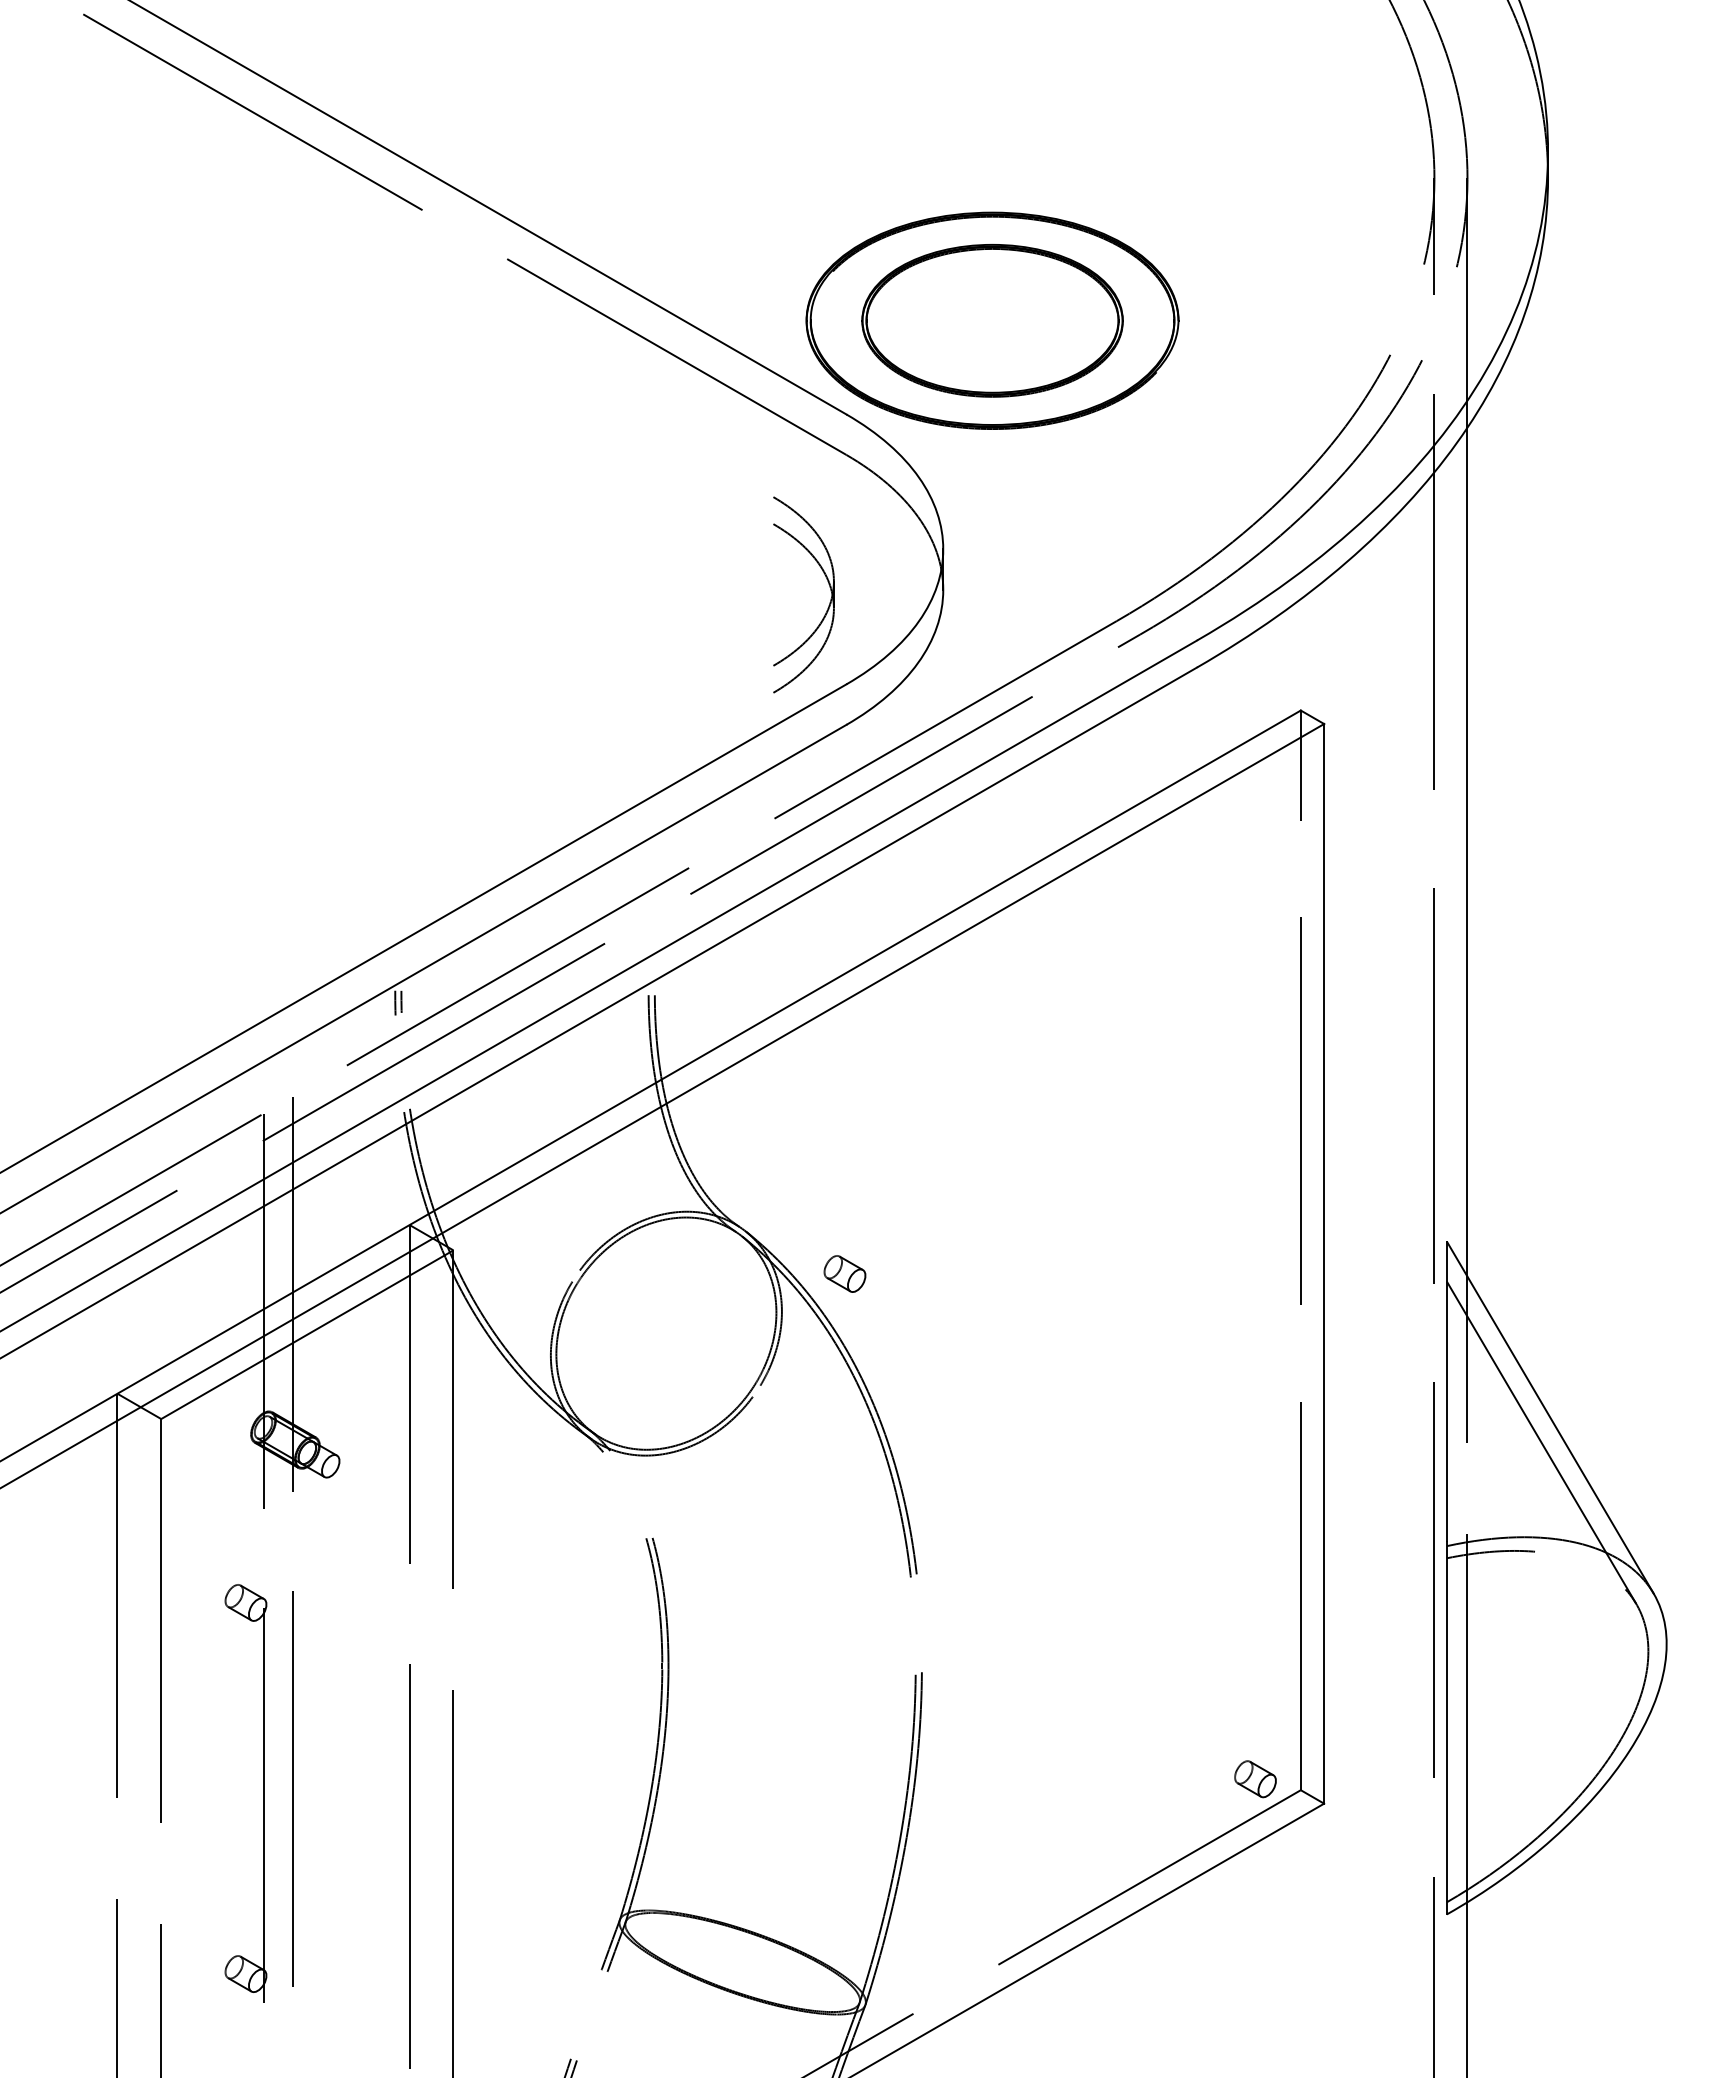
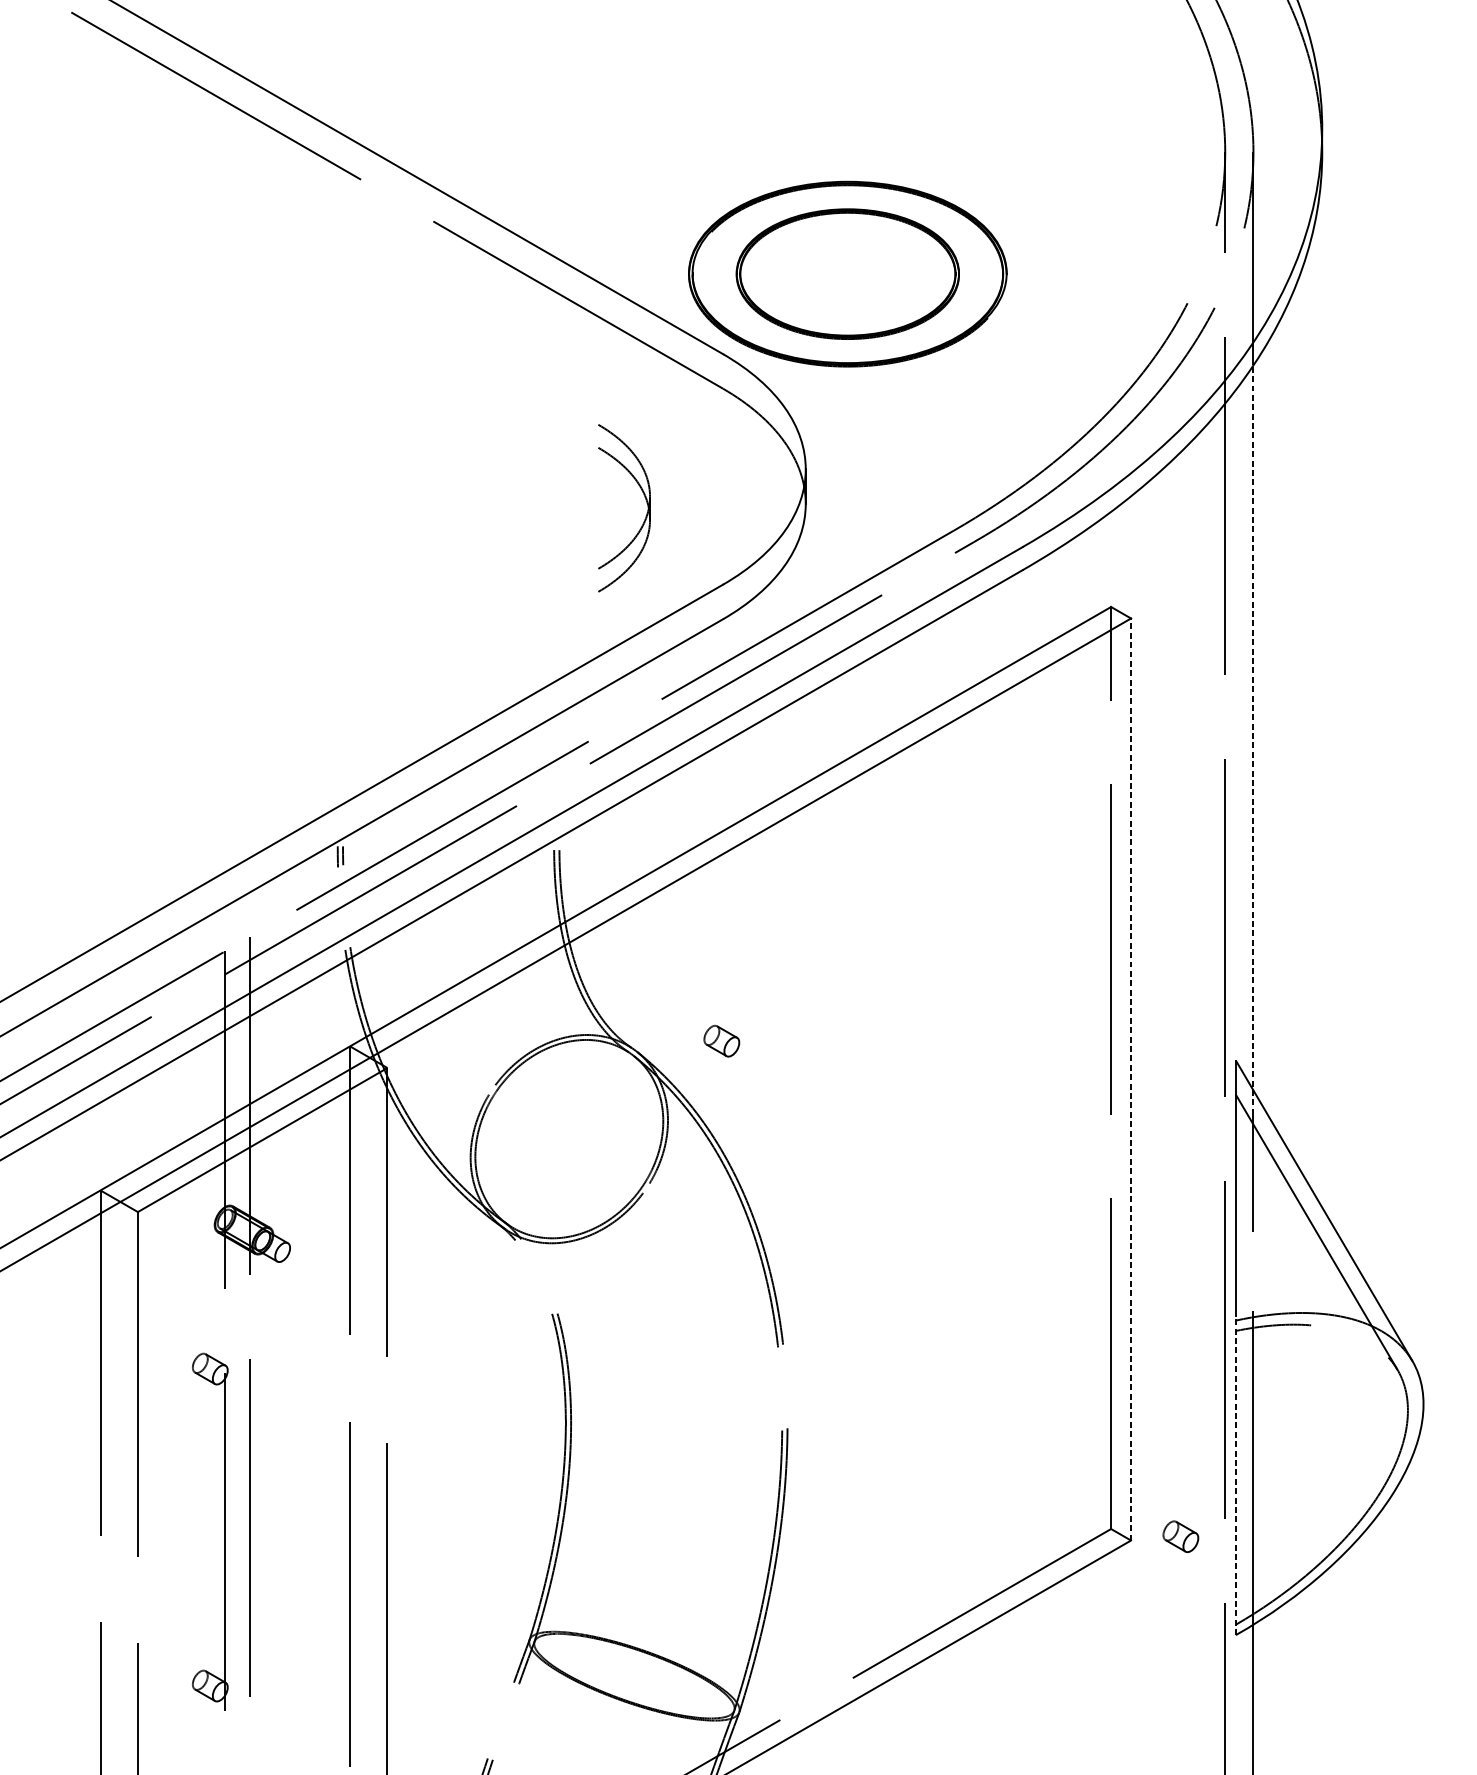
part: (828, 584) -> (645, 499), moved
line: (1467, 866) -> (1253, 740), solid -> dashed
line: (1324, 1263) -> (1131, 1079), solid -> dashed
part: (844, 1273) -> (721, 1040), moved
line: (1446, 1727) -> (1235, 1475), solid -> dashed
part: (1255, 1779) -> (1180, 1536), moved

